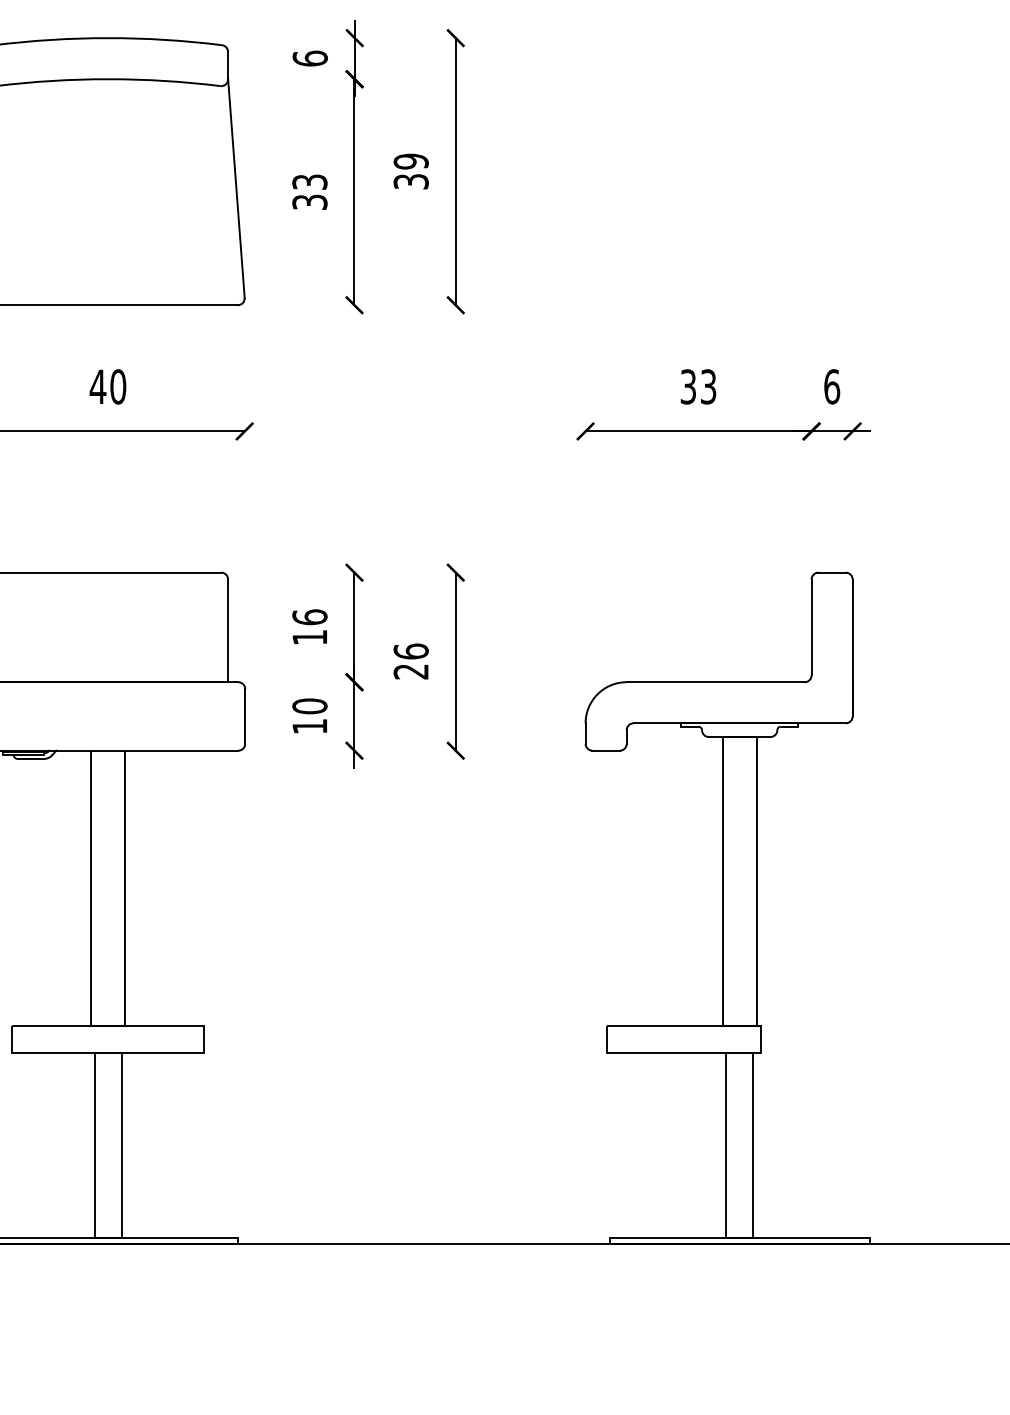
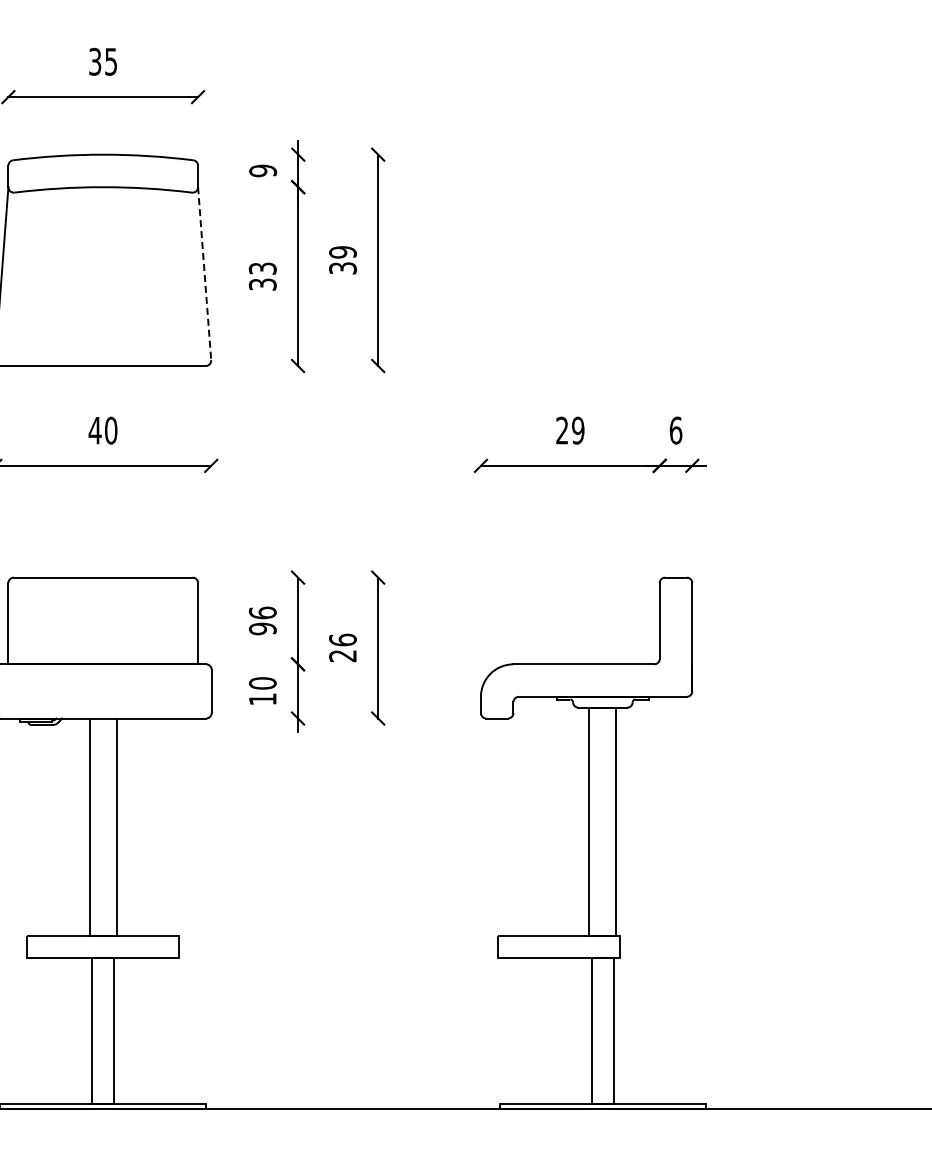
text: (310, 58) -> (263, 170), 6 -> 9
line: (236, 188) -> (204, 273), solid -> dashed
text: (698, 386) -> (570, 430), 33 -> 29
text: (309, 636) -> (262, 628), 16 -> 96

